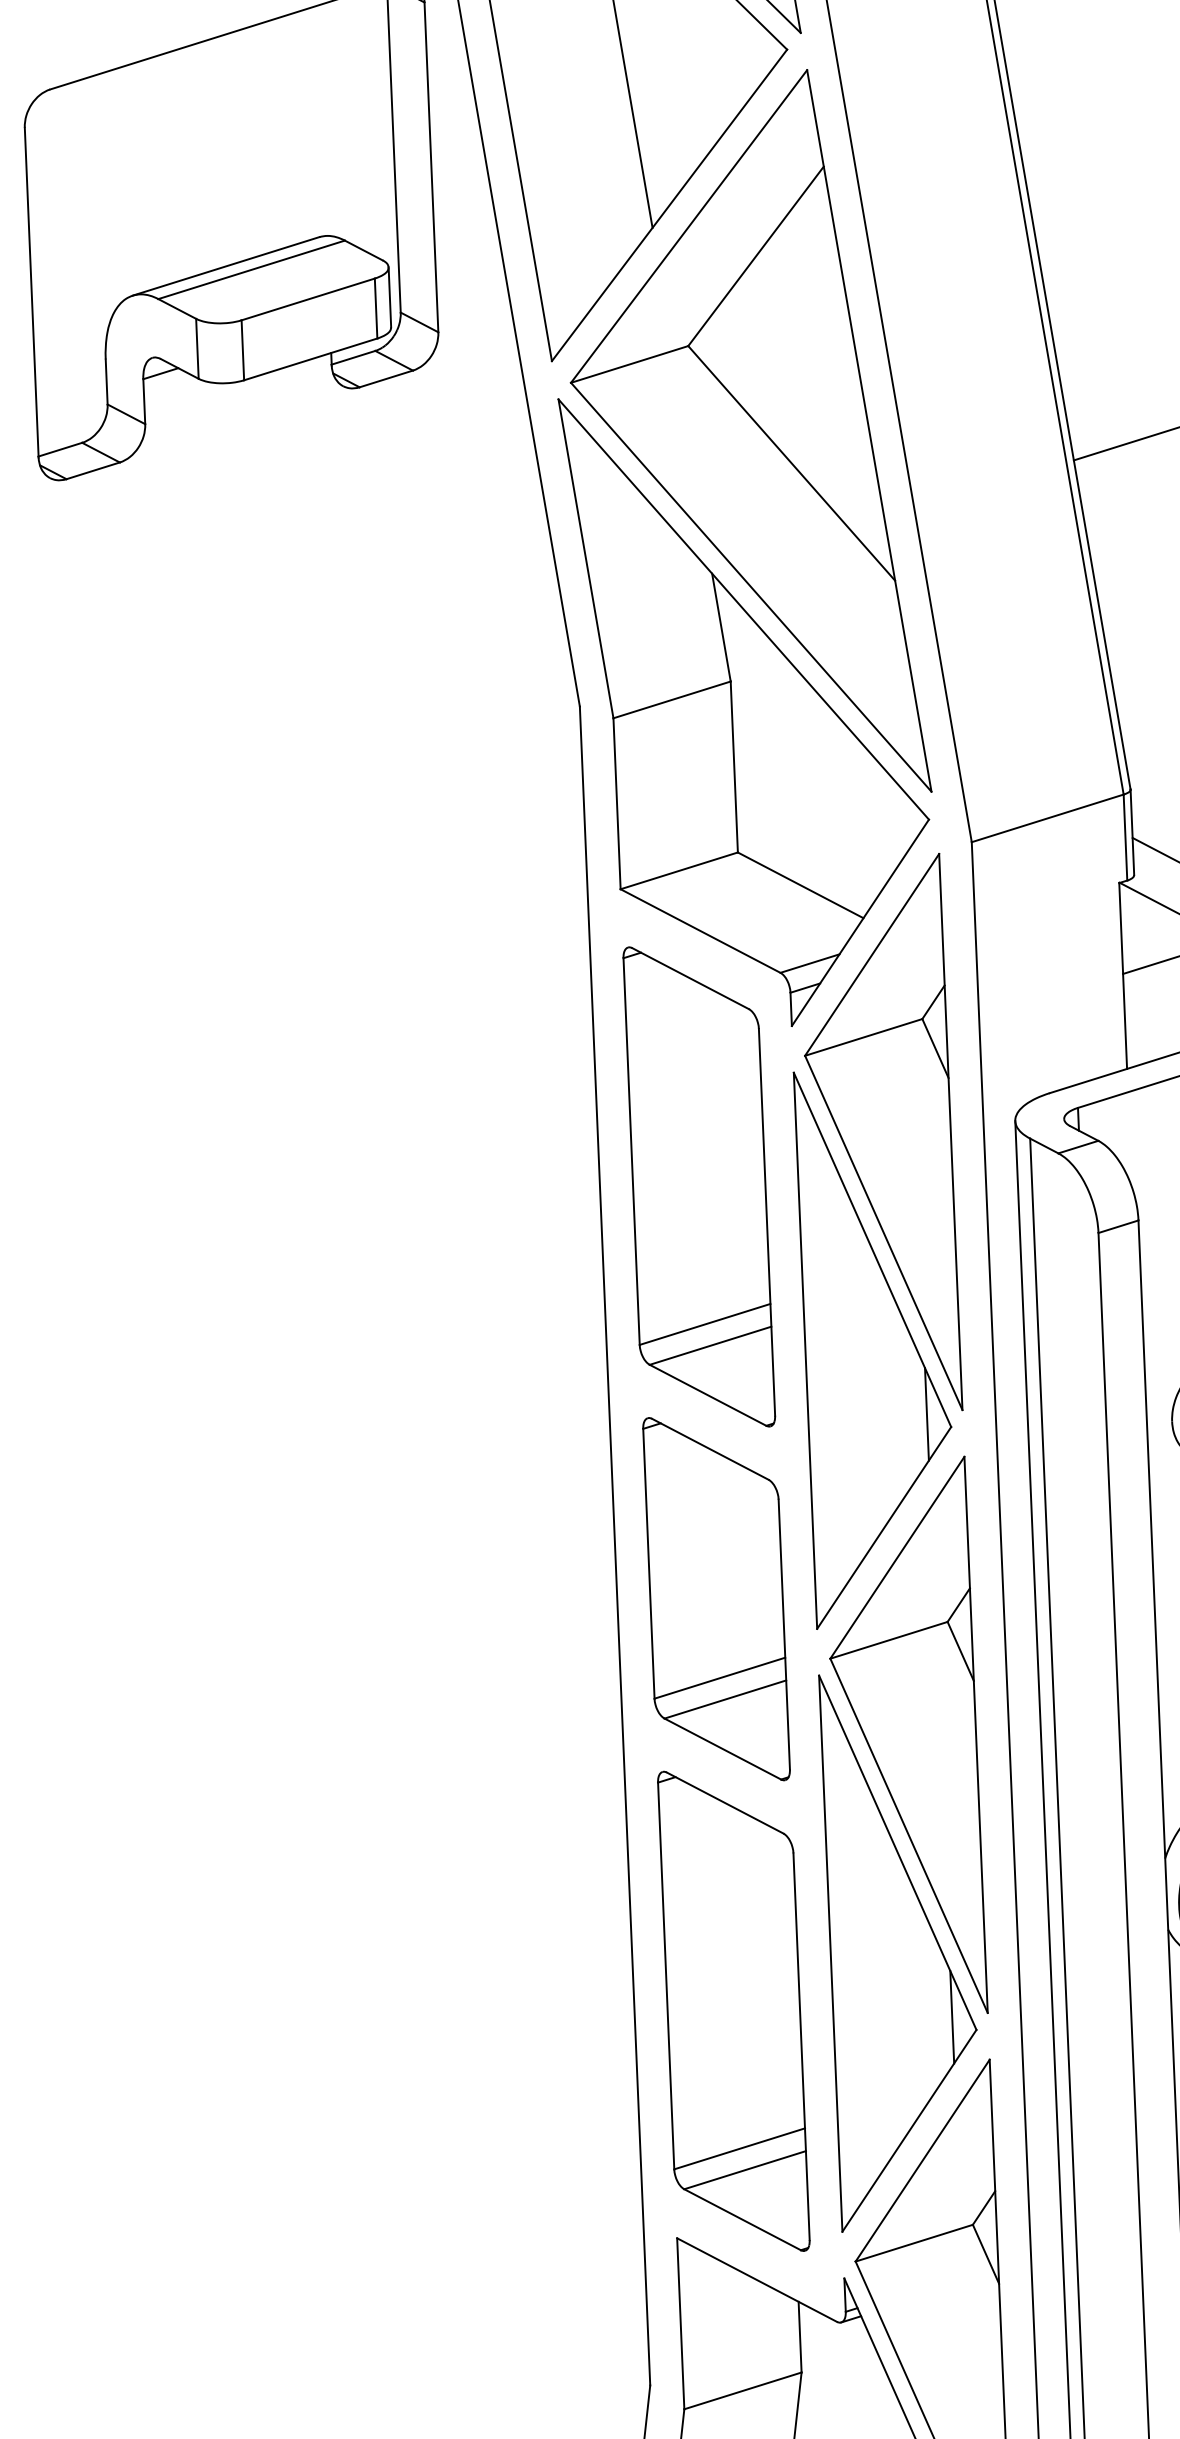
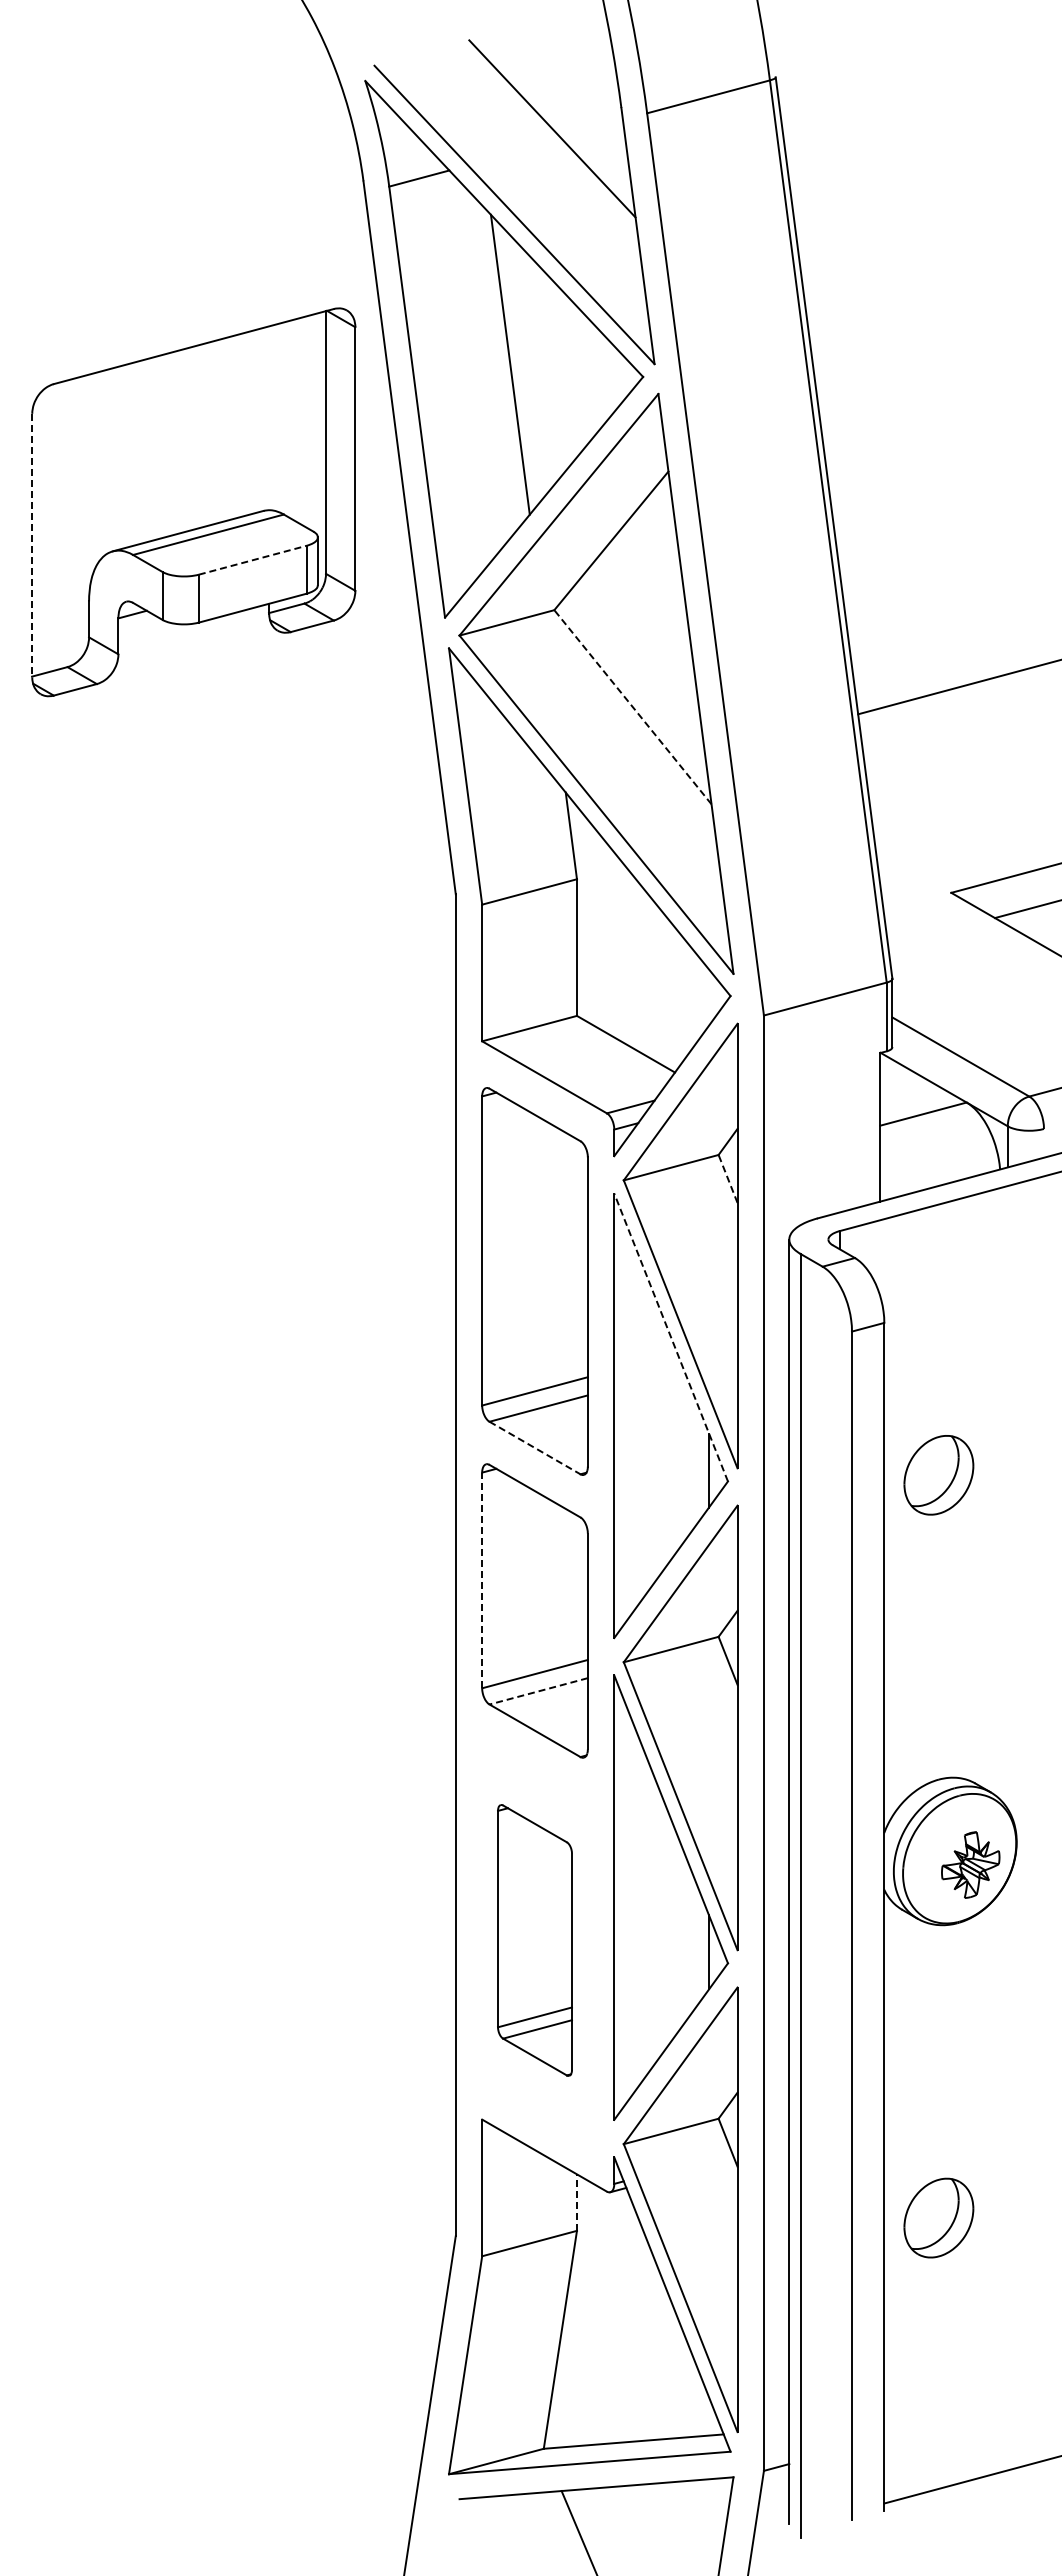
line: (32, 292) -> (32, 545), solid -> dashed
line: (308, 299) -> (252, 560), solid -> dashed
line: (791, 463) -> (632, 707), solid -> dashed
line: (935, 1047) -> (728, 1178), solid -> dashed
line: (873, 1249) -> (671, 1337), solid -> dashed
line: (708, 1395) -> (535, 1448), solid -> dashed
line: (649, 1563) -> (482, 1580), solid -> dashed
line: (725, 1699) -> (538, 1691), solid -> dashed
part: (733, 2011) -> (534, 1940), size x0.7
line: (799, 2337) -> (576, 2202), solid -> dashed

